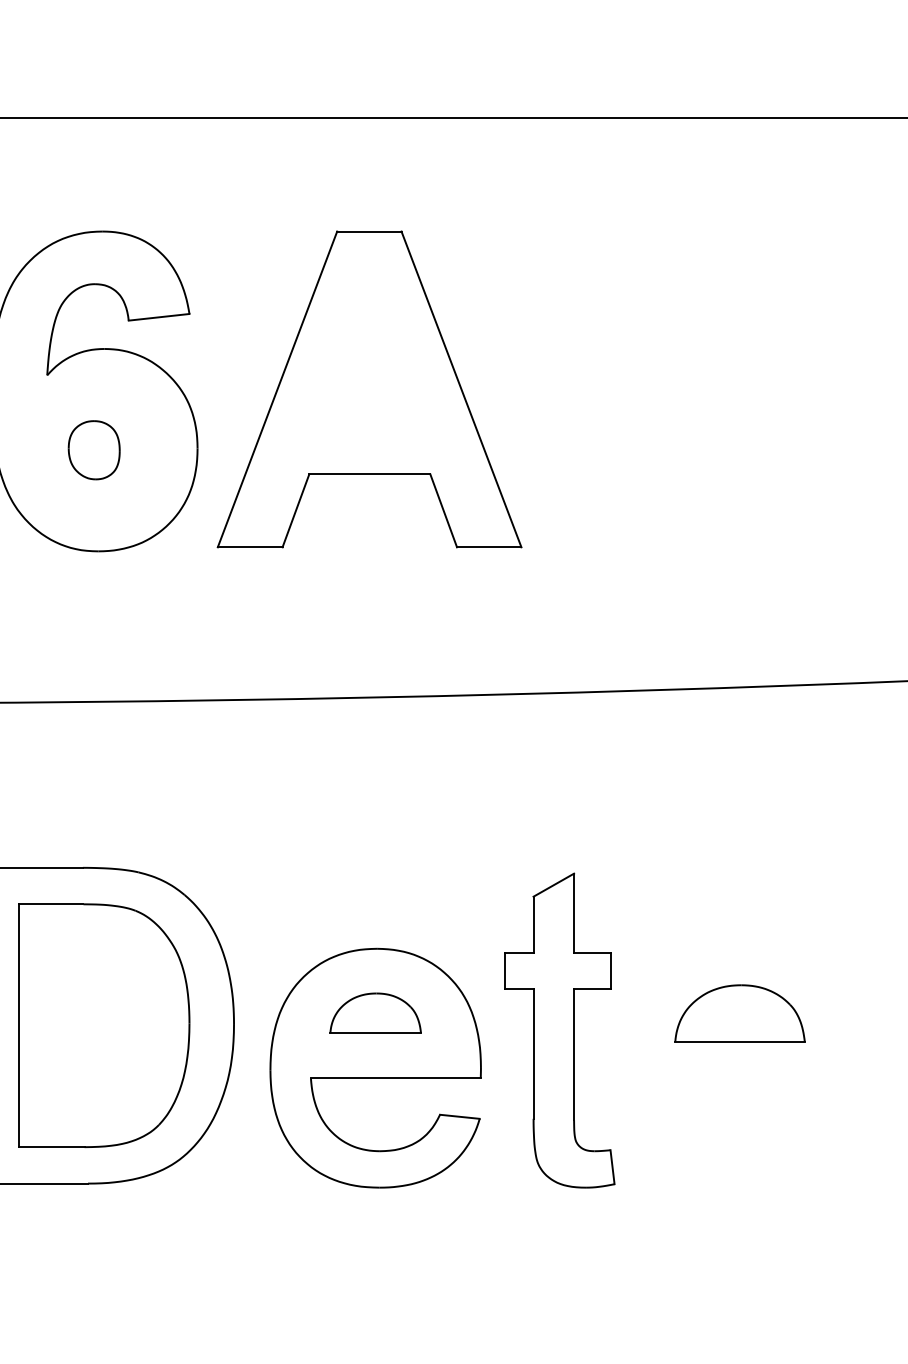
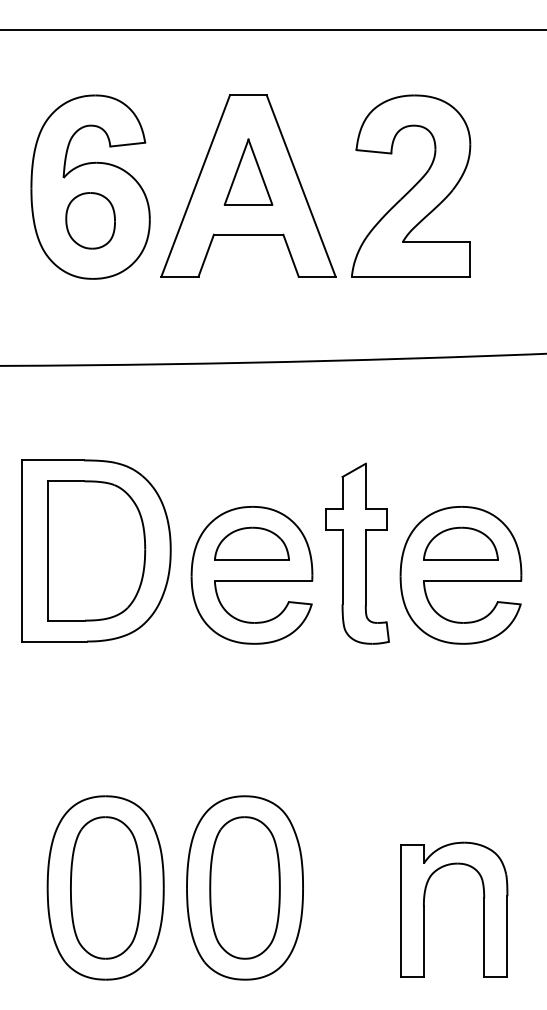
part: (369, 364) -> (248, 171), added
part: (653, 388) -> (411, 185), added
part: (94, 449) -> (90, 220), size x1.67
part: (374, 1012) -> (251, 543), size x1.43
part: (739, 1068) -> (460, 575), added

